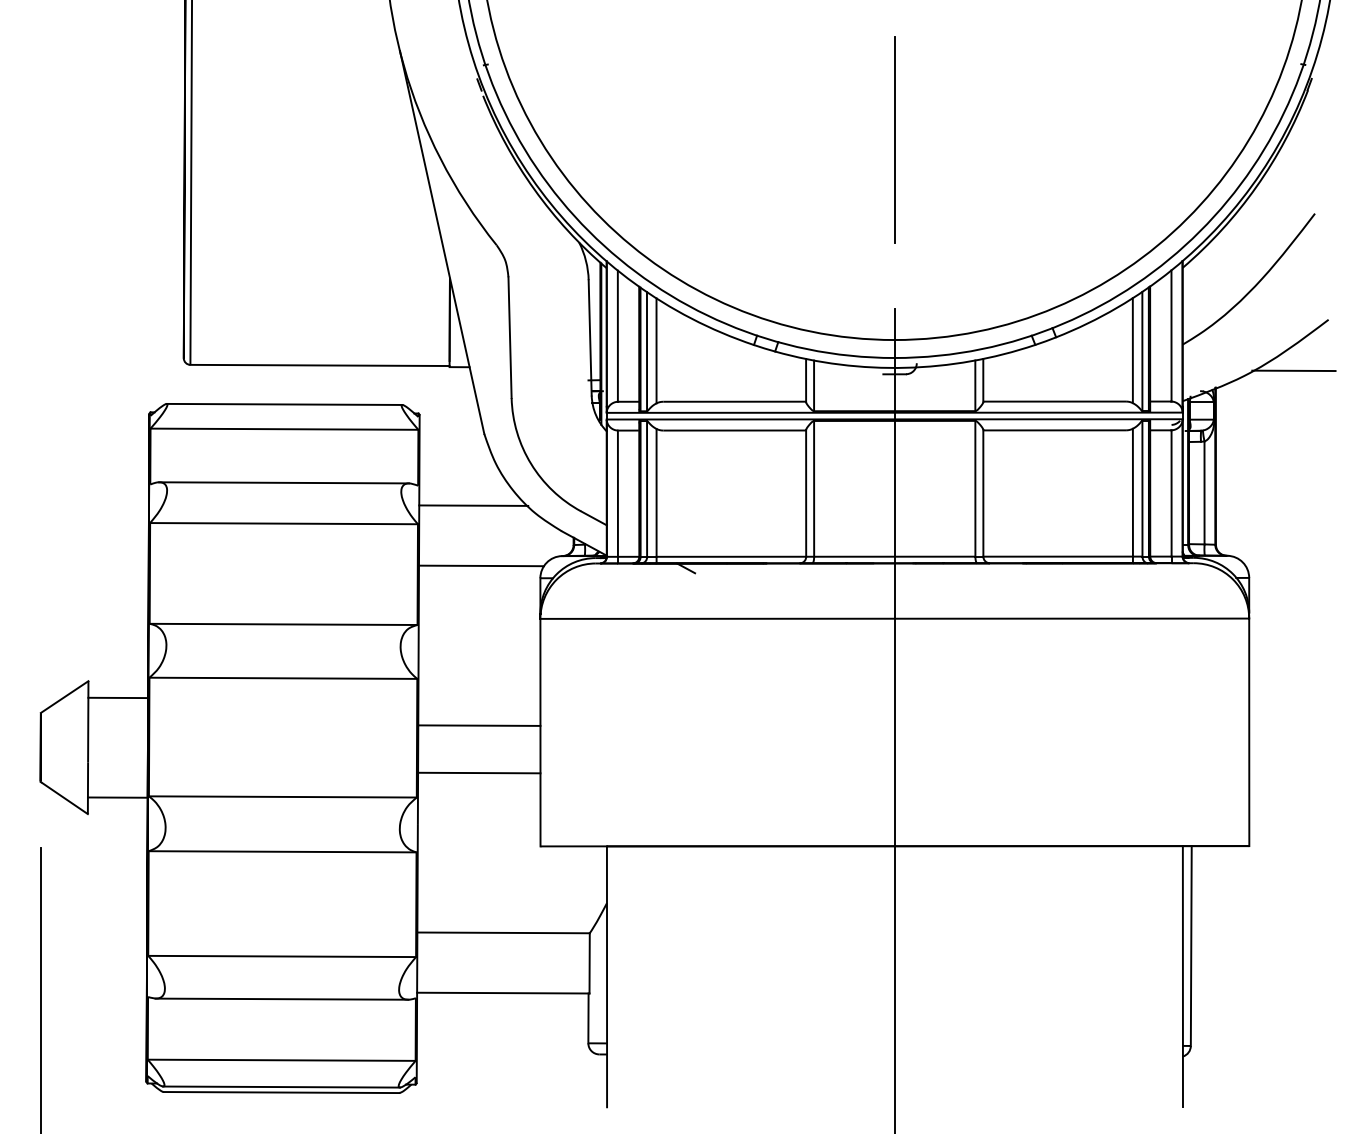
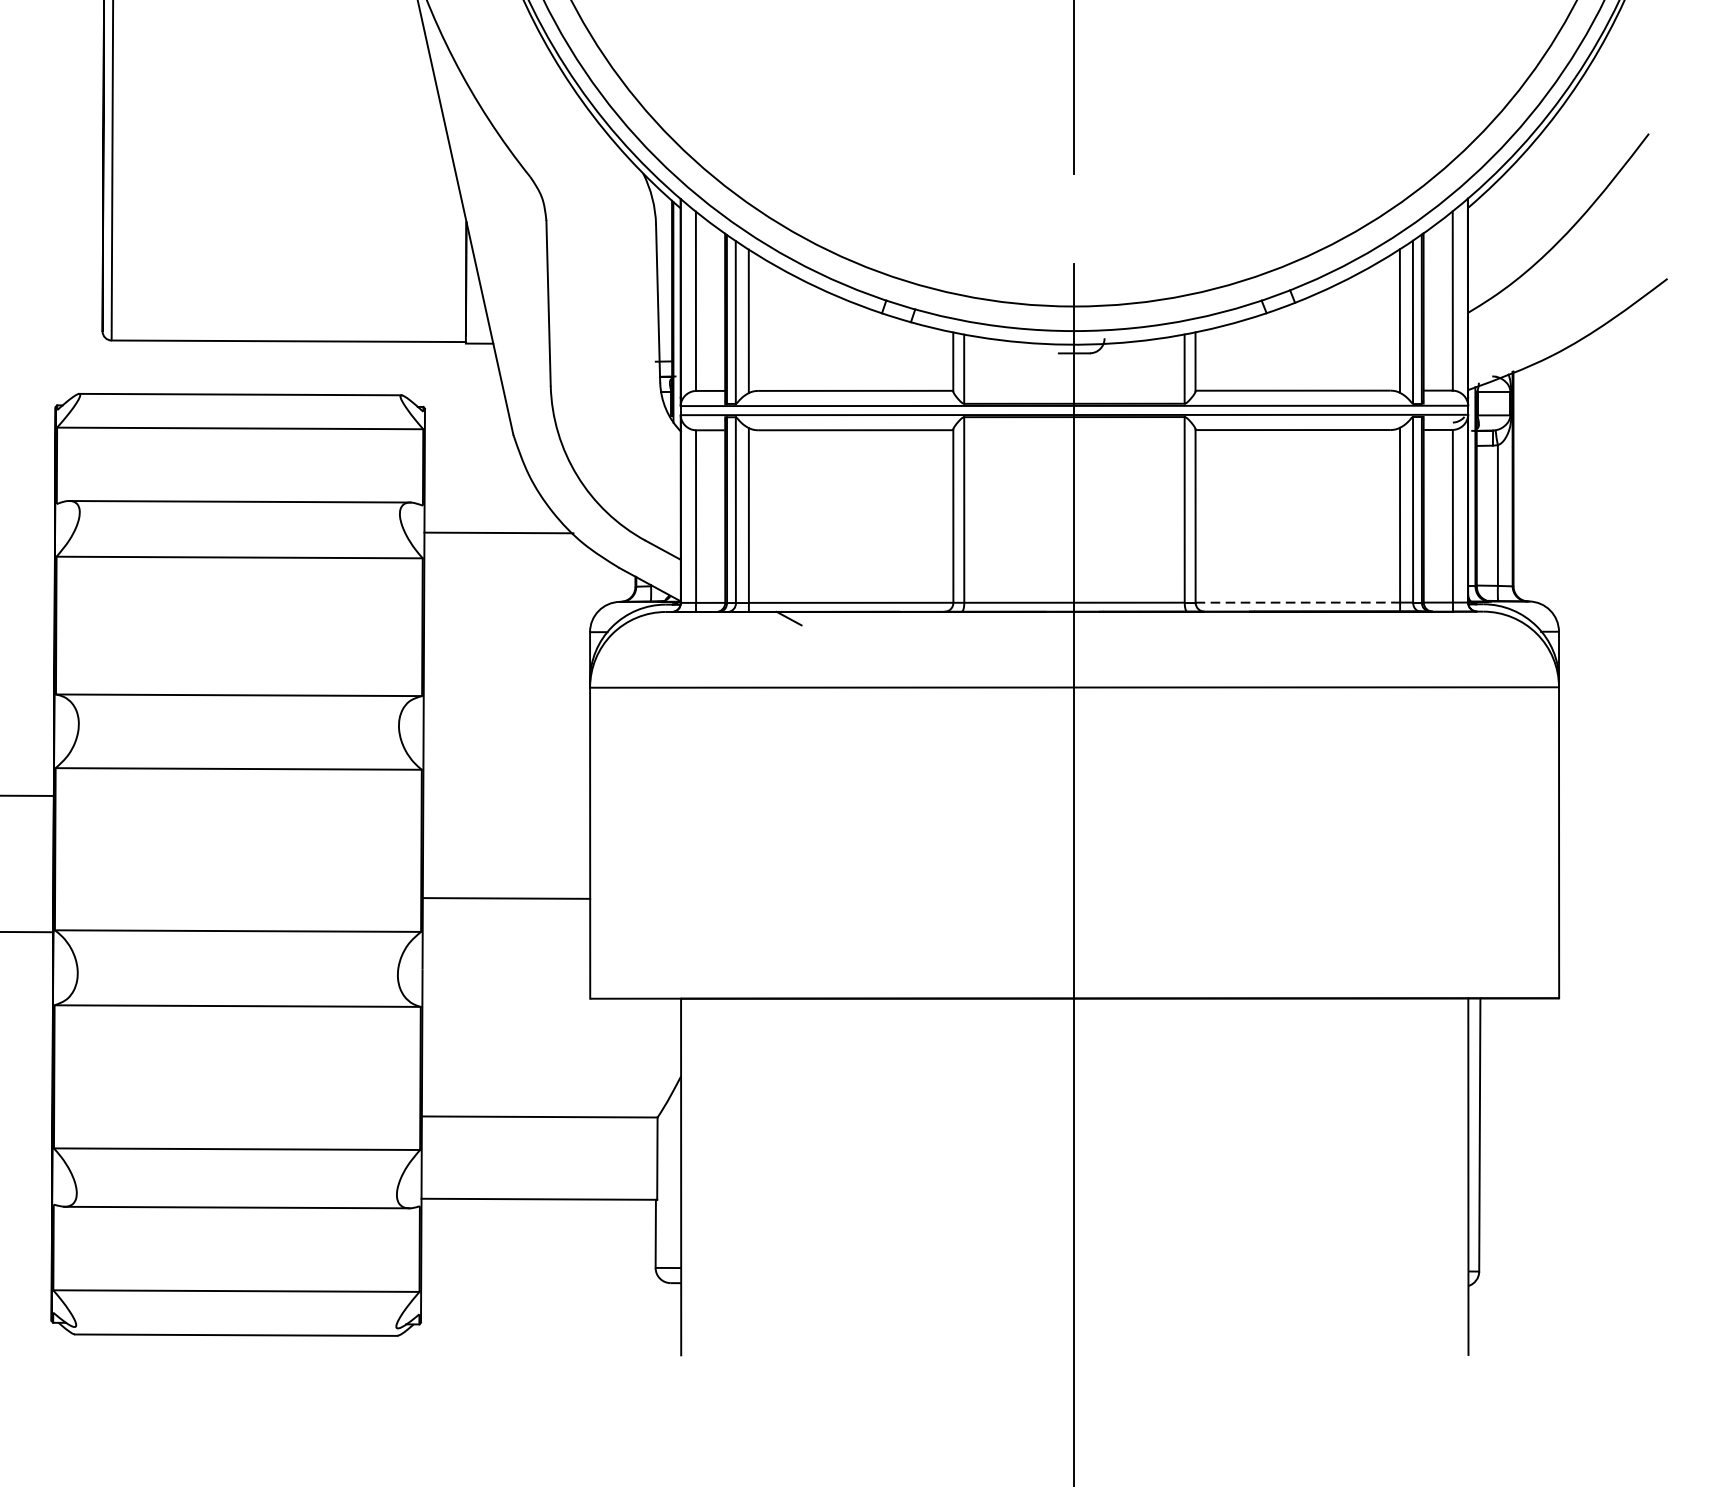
line: (1293, 370) -> (1619, 348), removed
line: (1058, 556) -> (1298, 602), solid -> dashed
line: (480, 565) -> (508, 614), removed
line: (479, 725) -> (506, 833), removed
line: (281, 1086) -> (236, 1326), removed

